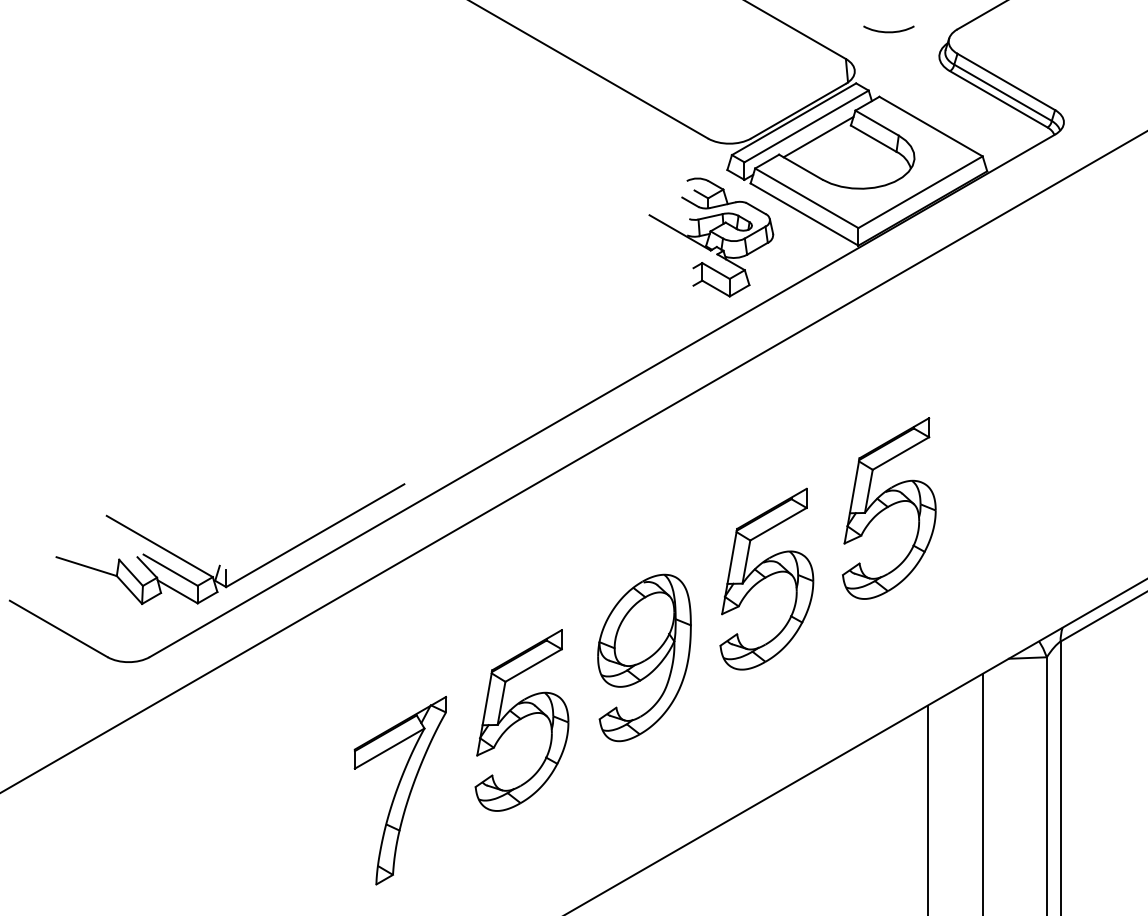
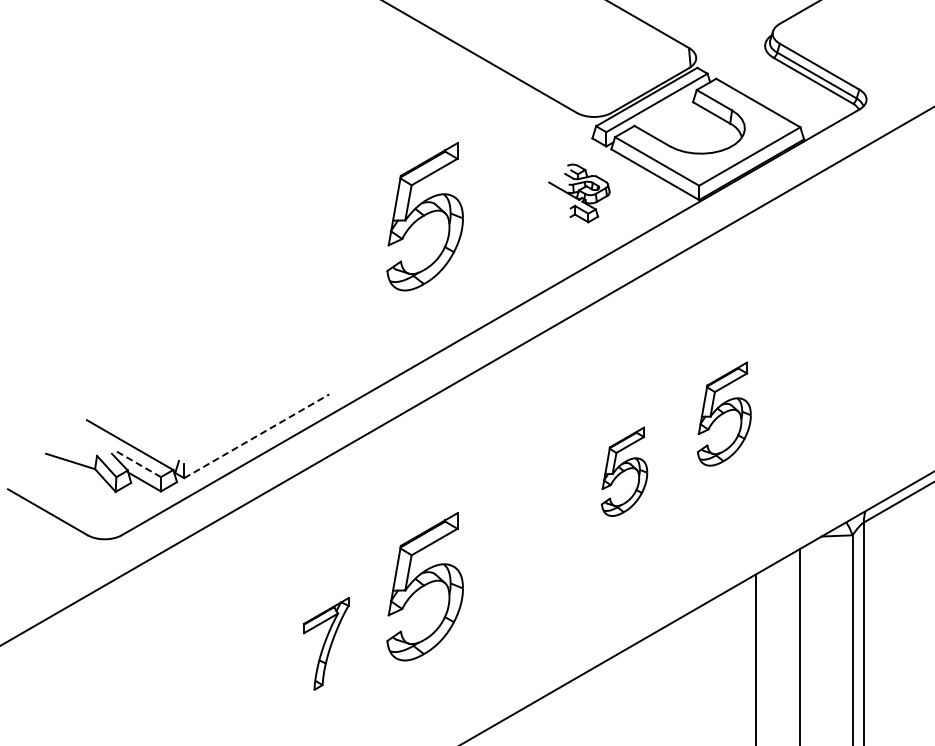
curve: (888, 31) -> (723, 25), removed
line: (818, 136) -> (666, 111), removed
part: (711, 237) -> (579, 193), size x0.6
part: (521, 265) -> (424, 216), added
part: (889, 507) -> (724, 413), size x0.7
line: (314, 535) -> (256, 436), solid -> dashed
line: (171, 570) -> (139, 464), solid -> dashed
part: (766, 578) -> (624, 471), size x0.6
part: (643, 657) -> (524, 535), removed
part: (400, 790) -> (326, 643), size x0.6

